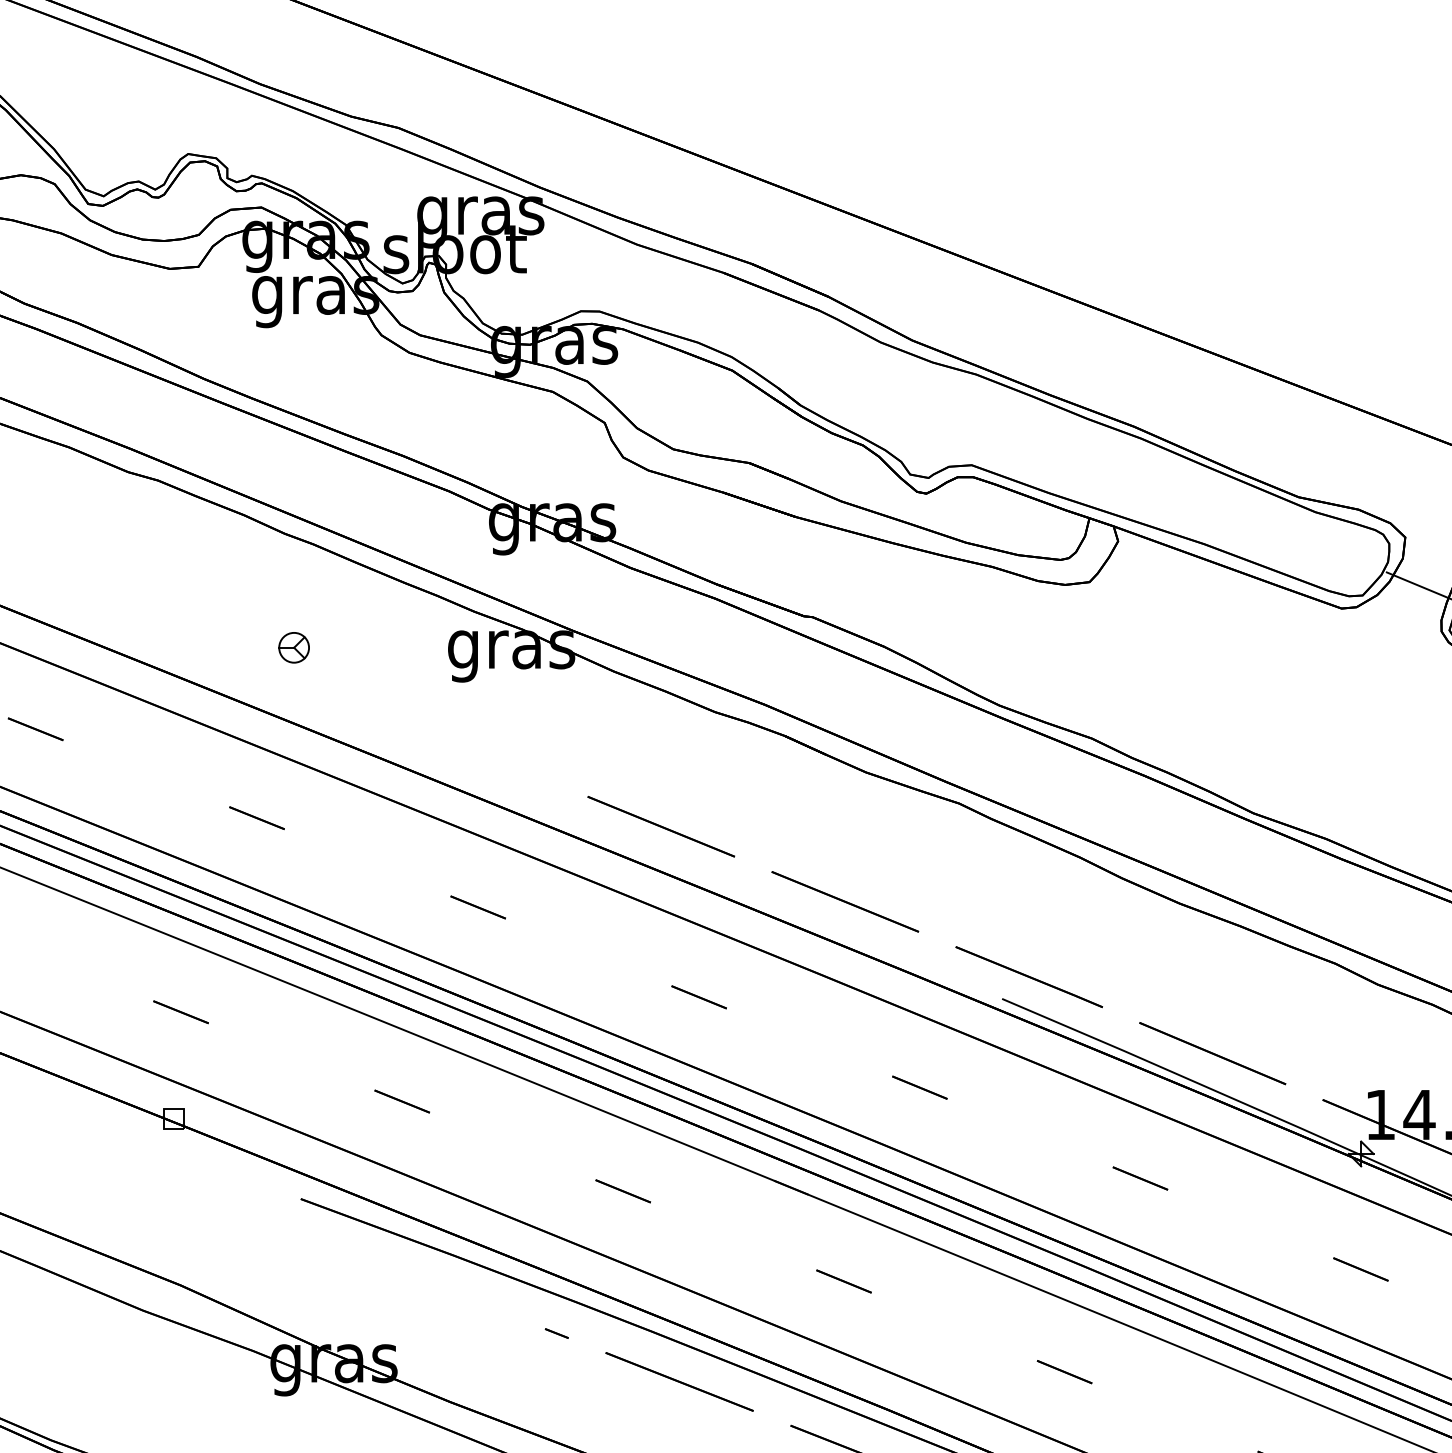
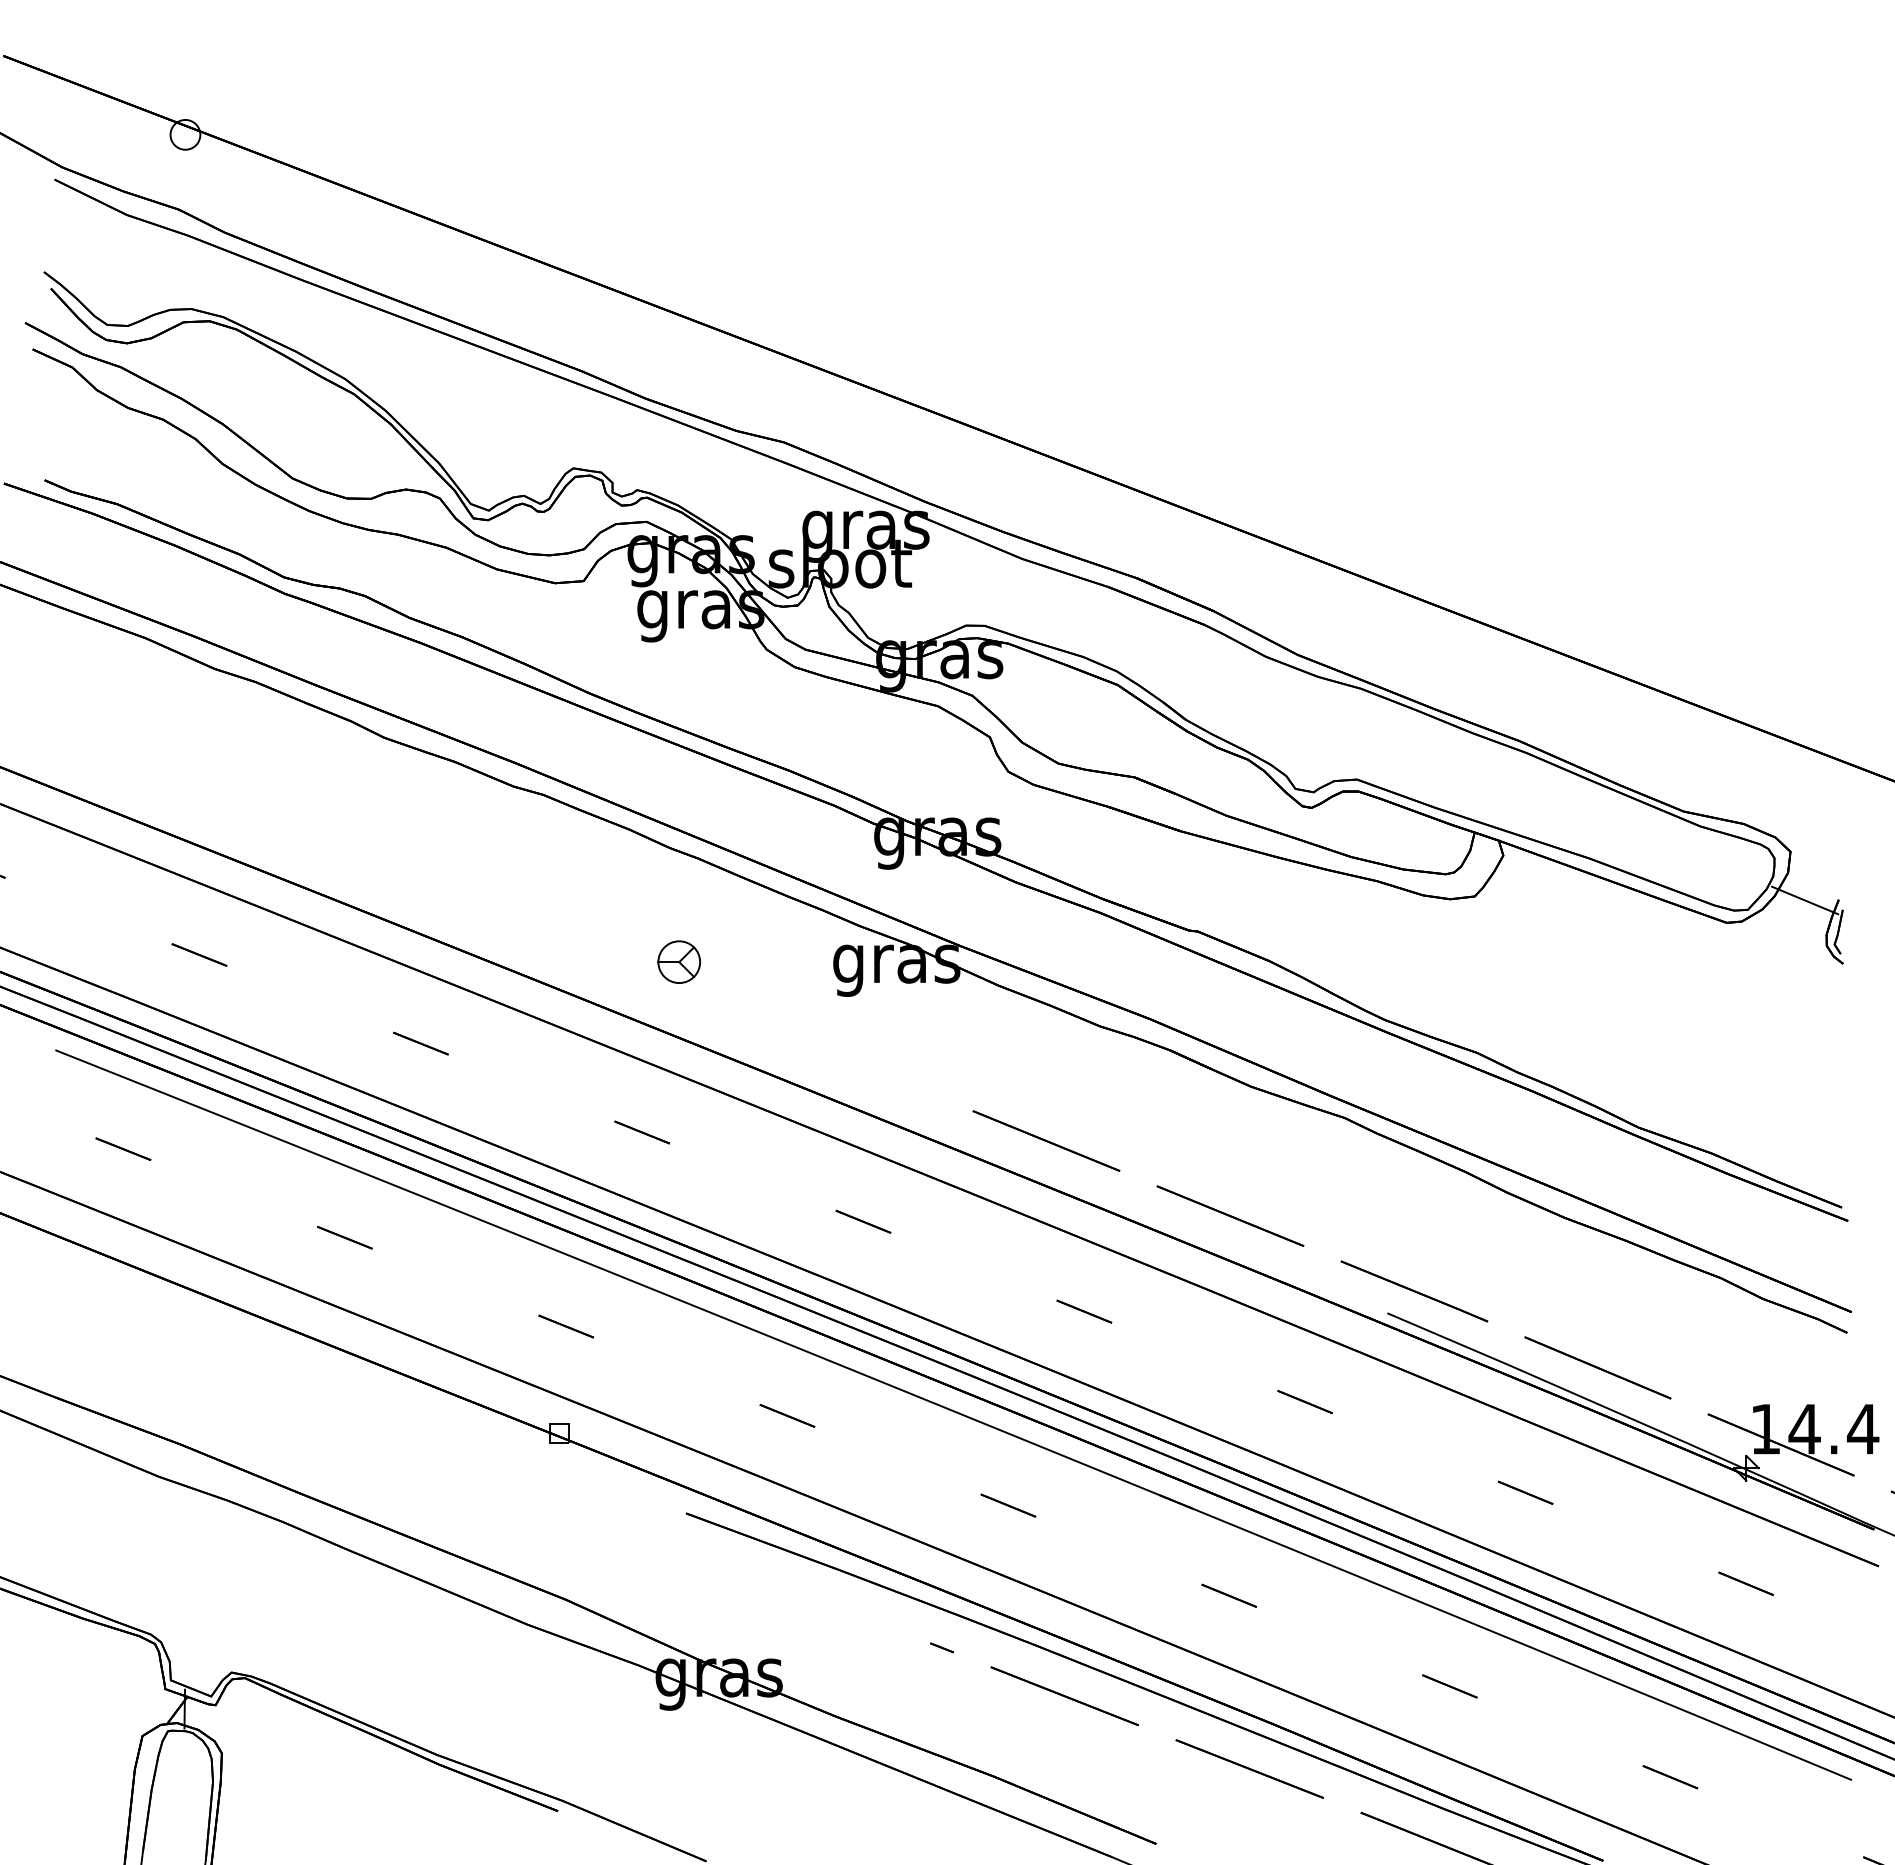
part: (294, 647) -> (679, 961), size x1.4

